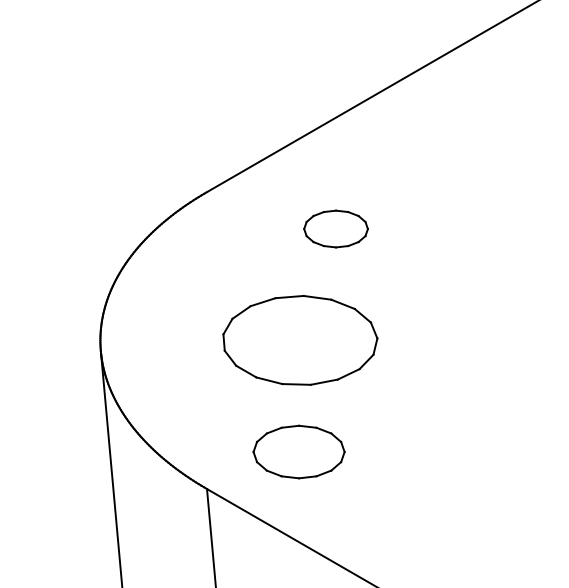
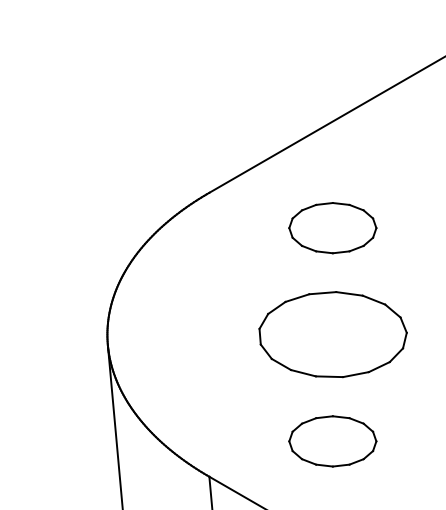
part: (335, 228) -> (332, 227), size x1.43
part: (300, 340) -> (333, 334), moved
part: (298, 451) -> (332, 440), moved

